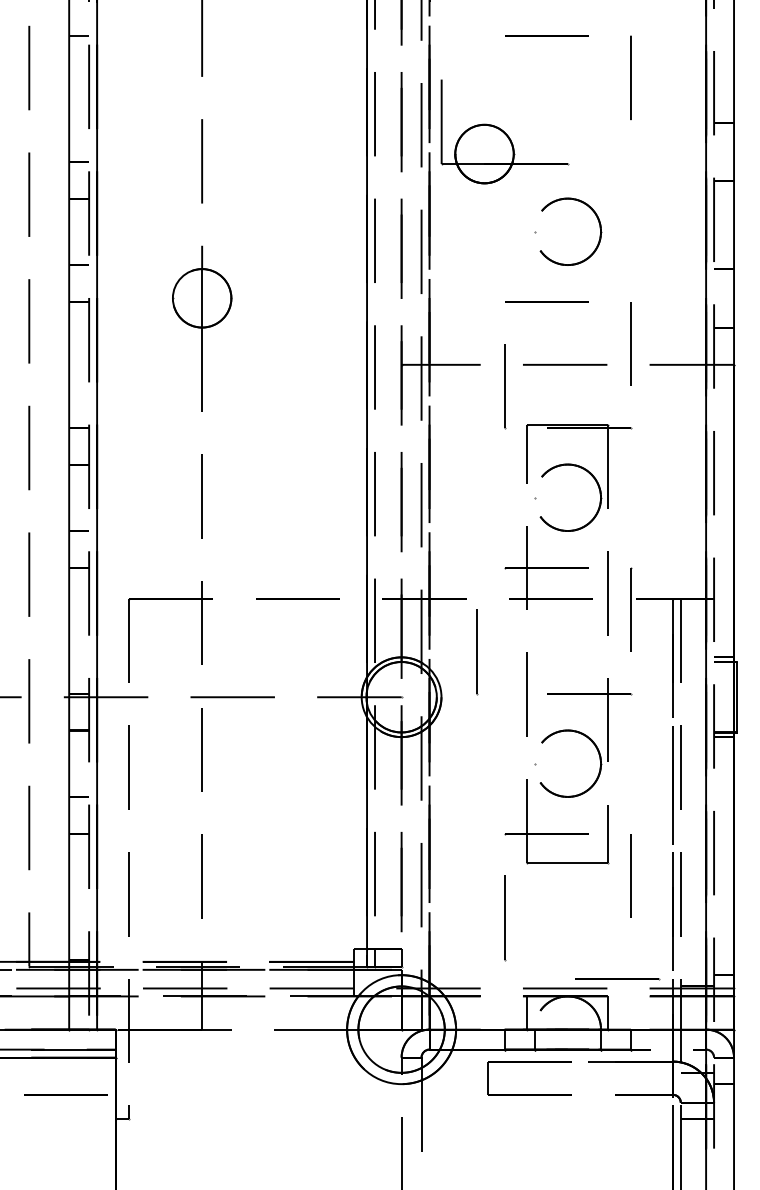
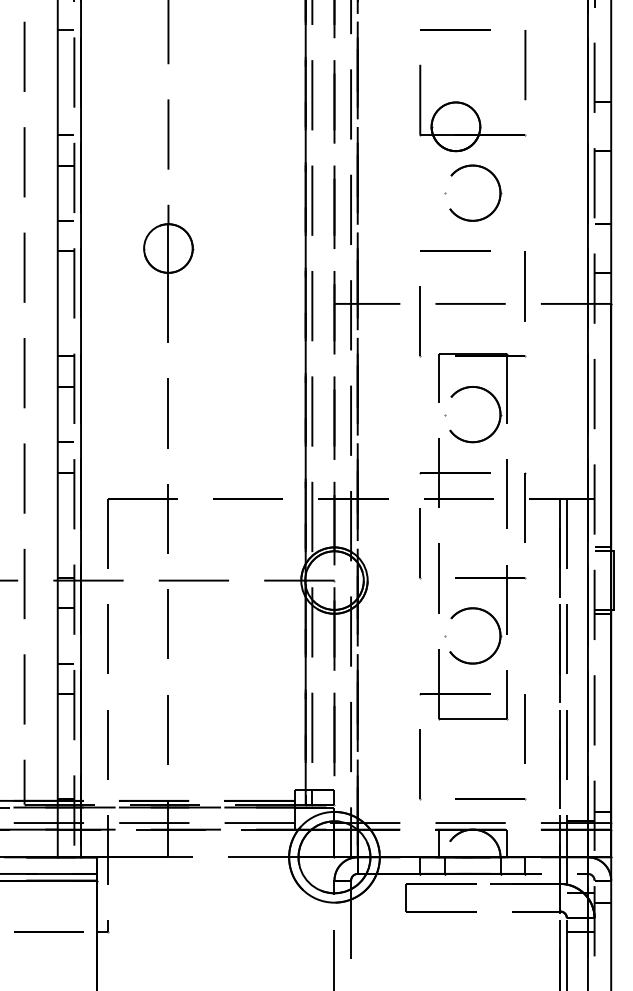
part: (504, 131) -> (472, 108), moved
line: (477, 652) -> (420, 543), moved
line: (617, 979) -> (490, 799), moved
line: (65, 1094) -> (48, 931), moved

